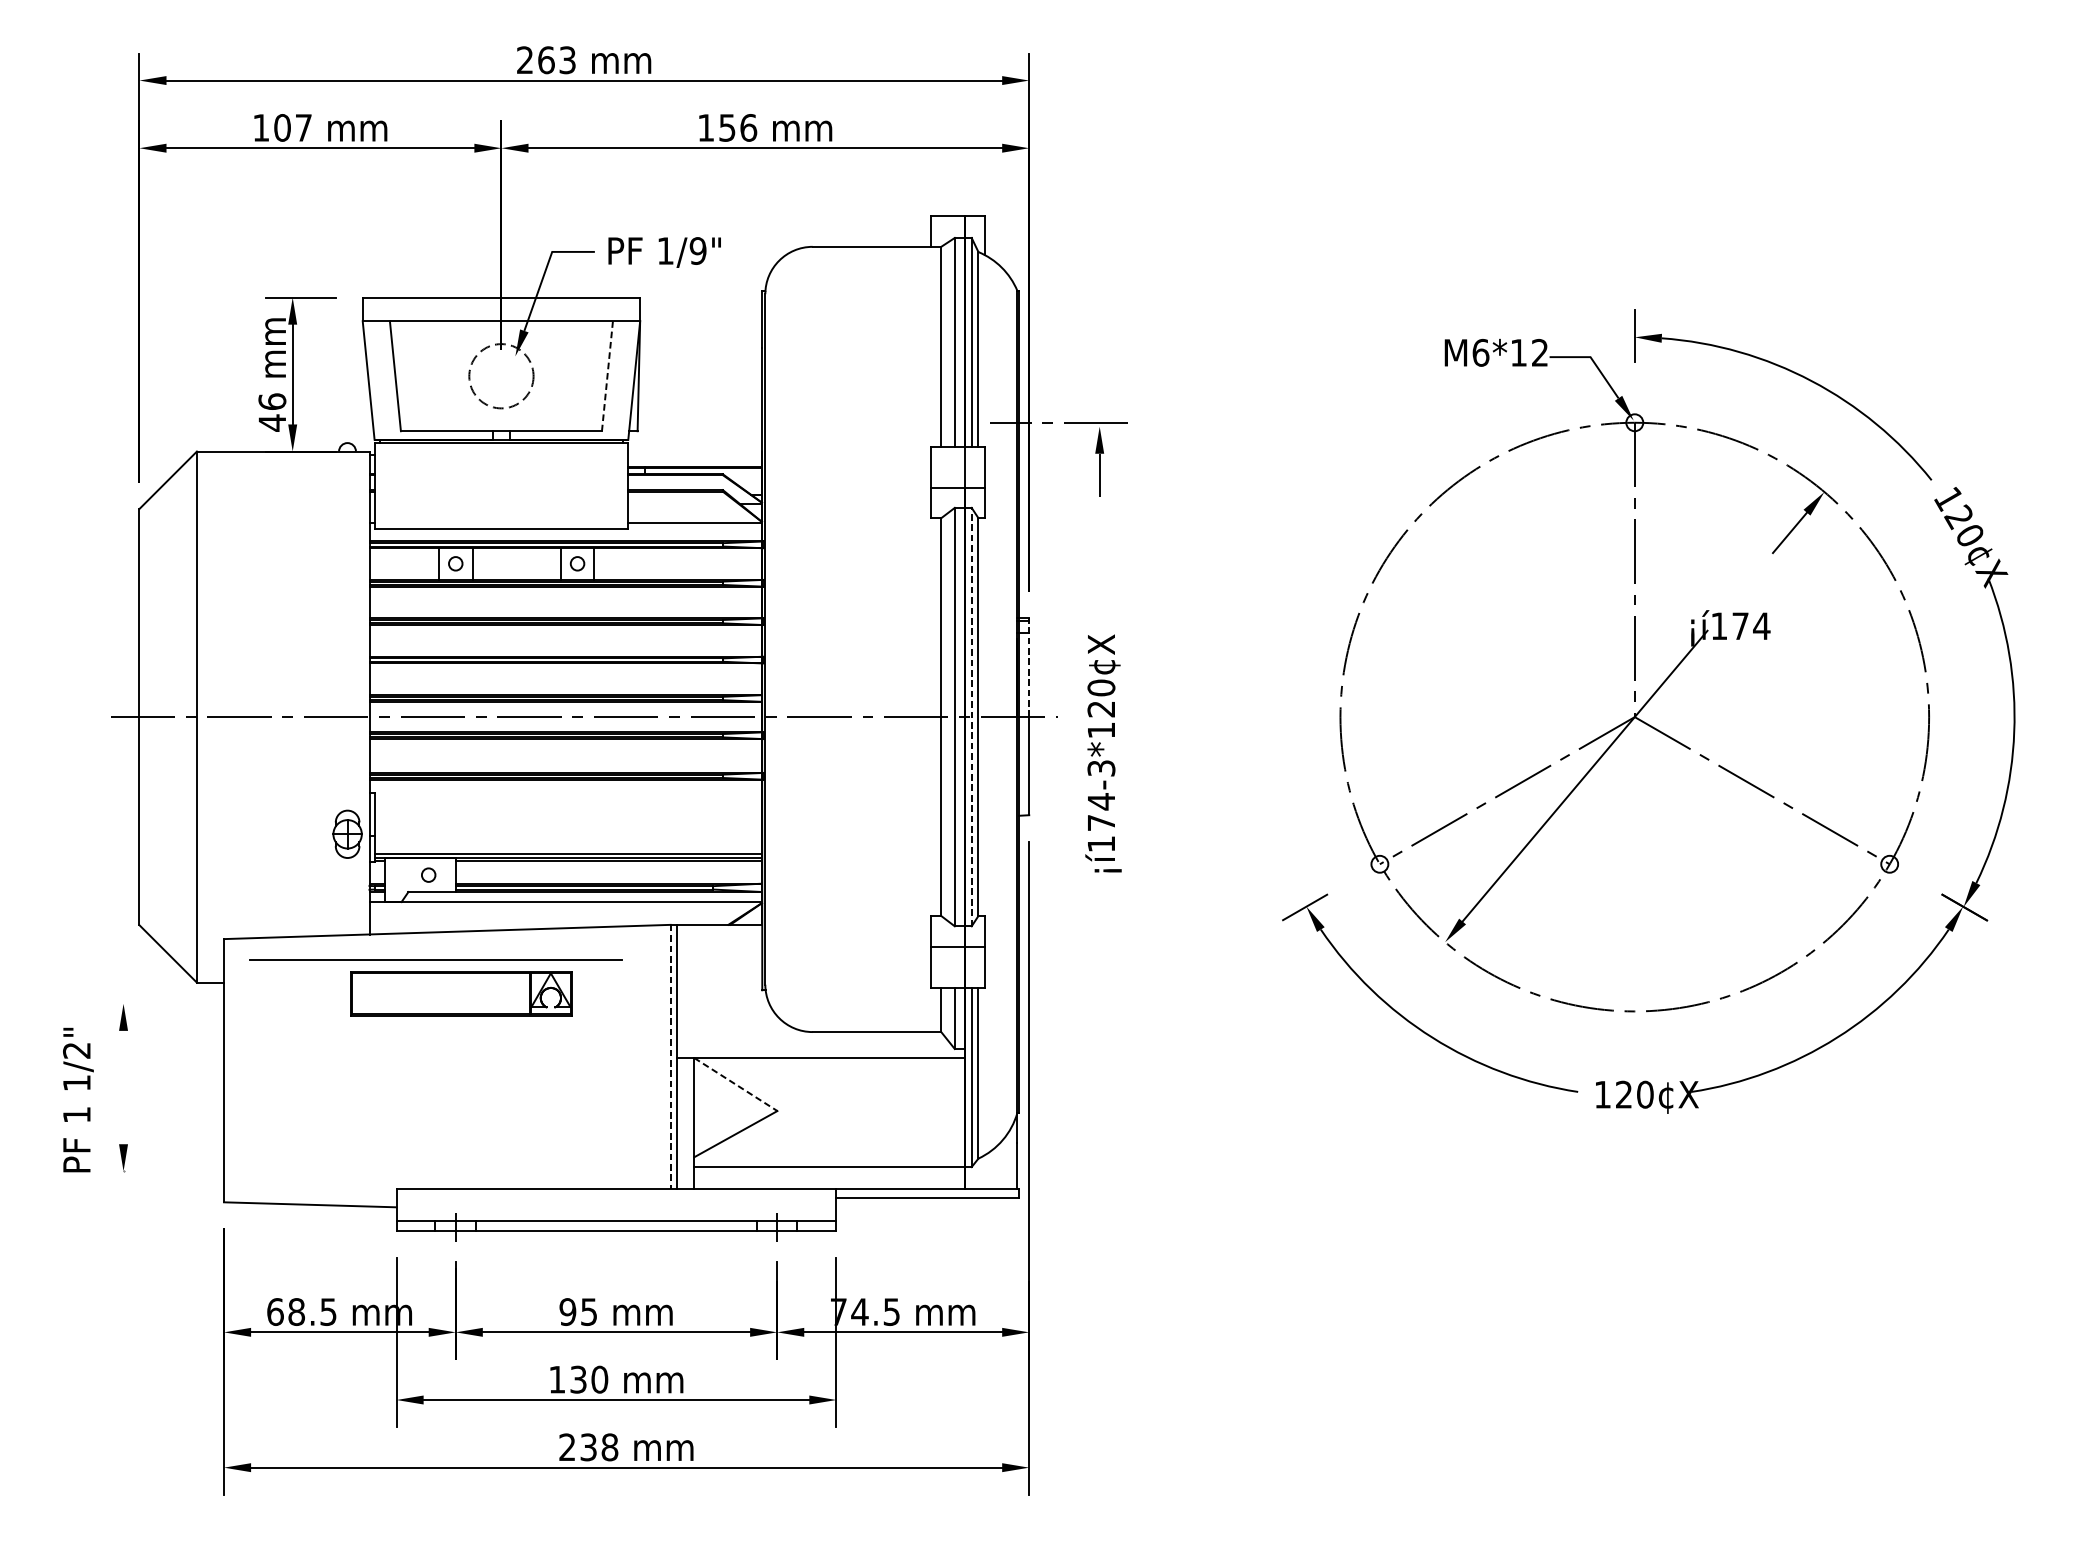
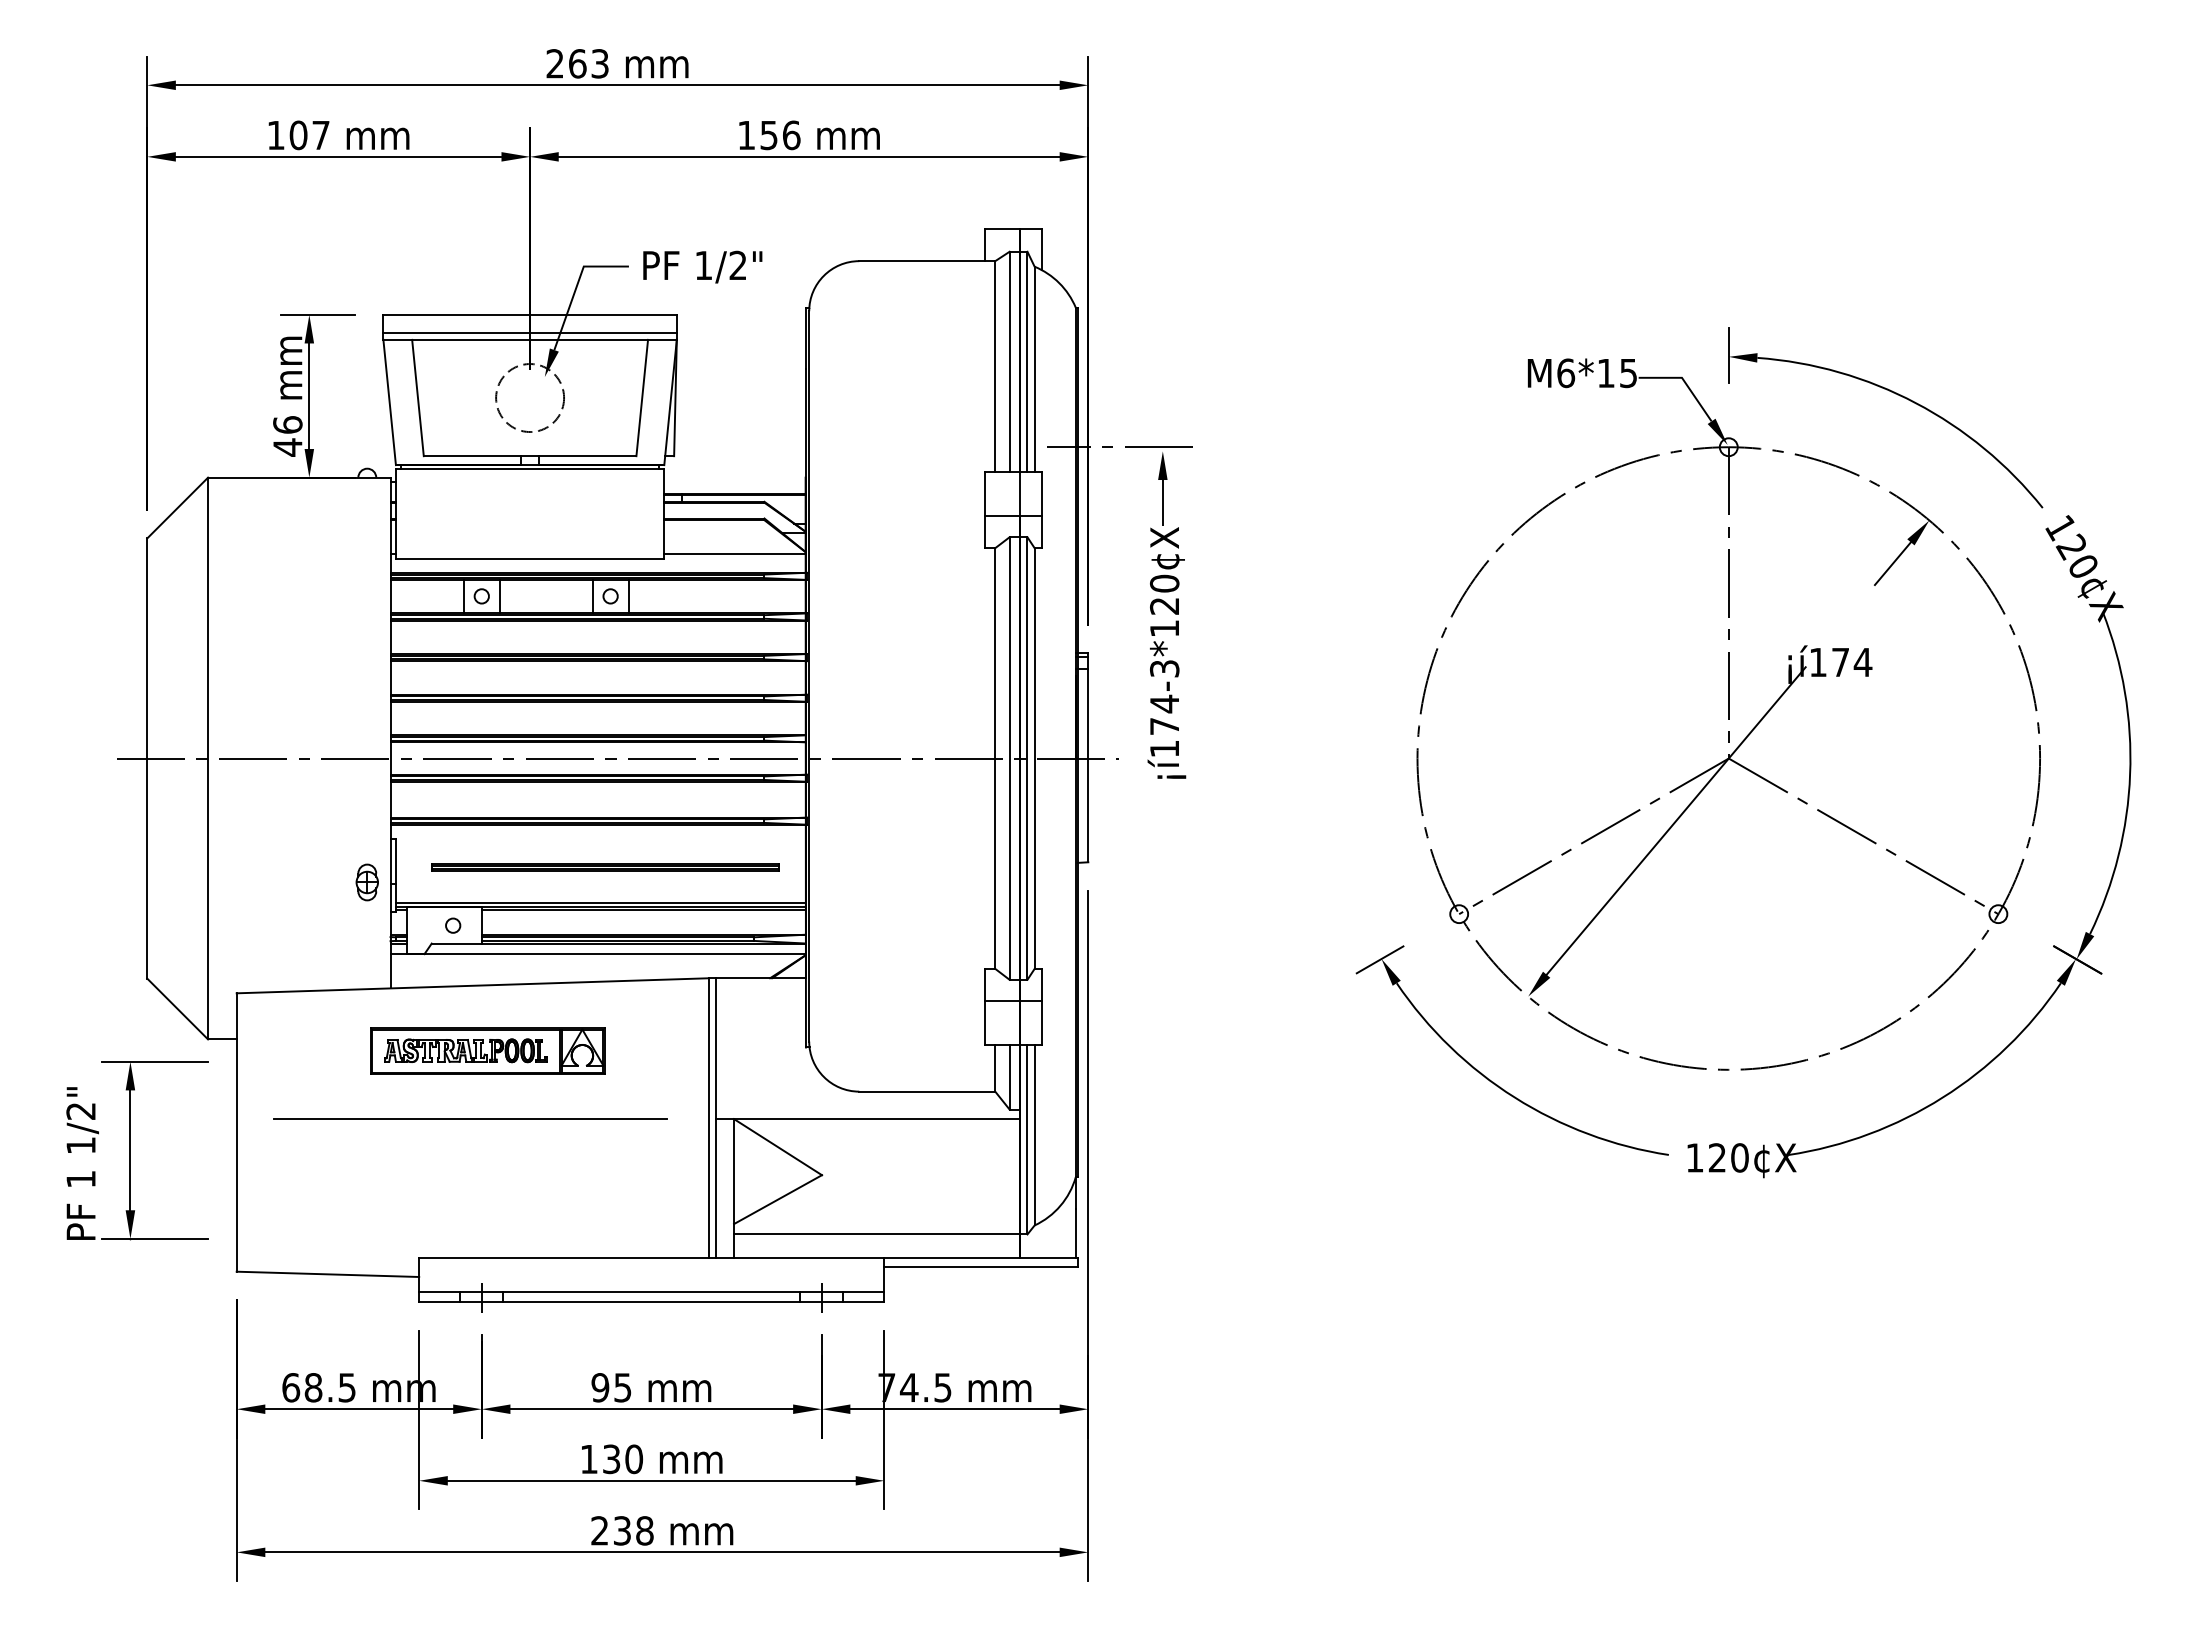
text: (697, 250) -> (737, 265), 1/9" -> 1/2"
line: (500, 314) -> (529, 332), added
text: (1539, 353) -> (1628, 373), M6*12 -> M6*15
line: (607, 376) -> (642, 398), dashed -> solid
line: (1029, 666) -> (1088, 705), dashed -> solid
line: (971, 717) -> (1027, 758), dashed -> solid
text: (1103, 753) -> (1166, 652), moved
part: (572, 820) -> (605, 867), added
part: (346, 834) -> (366, 882), size x0.71
line: (436, 959) -> (470, 1118), moved
part: (440, 993) -> (465, 1050), added
line: (146, 1003) -> (154, 1061), added
line: (671, 1056) -> (709, 1117), dashed -> solid
line: (736, 1084) -> (778, 1147), dashed -> solid
line: (123, 1087) -> (130, 1150), added
line: (146, 1170) -> (154, 1238), added

